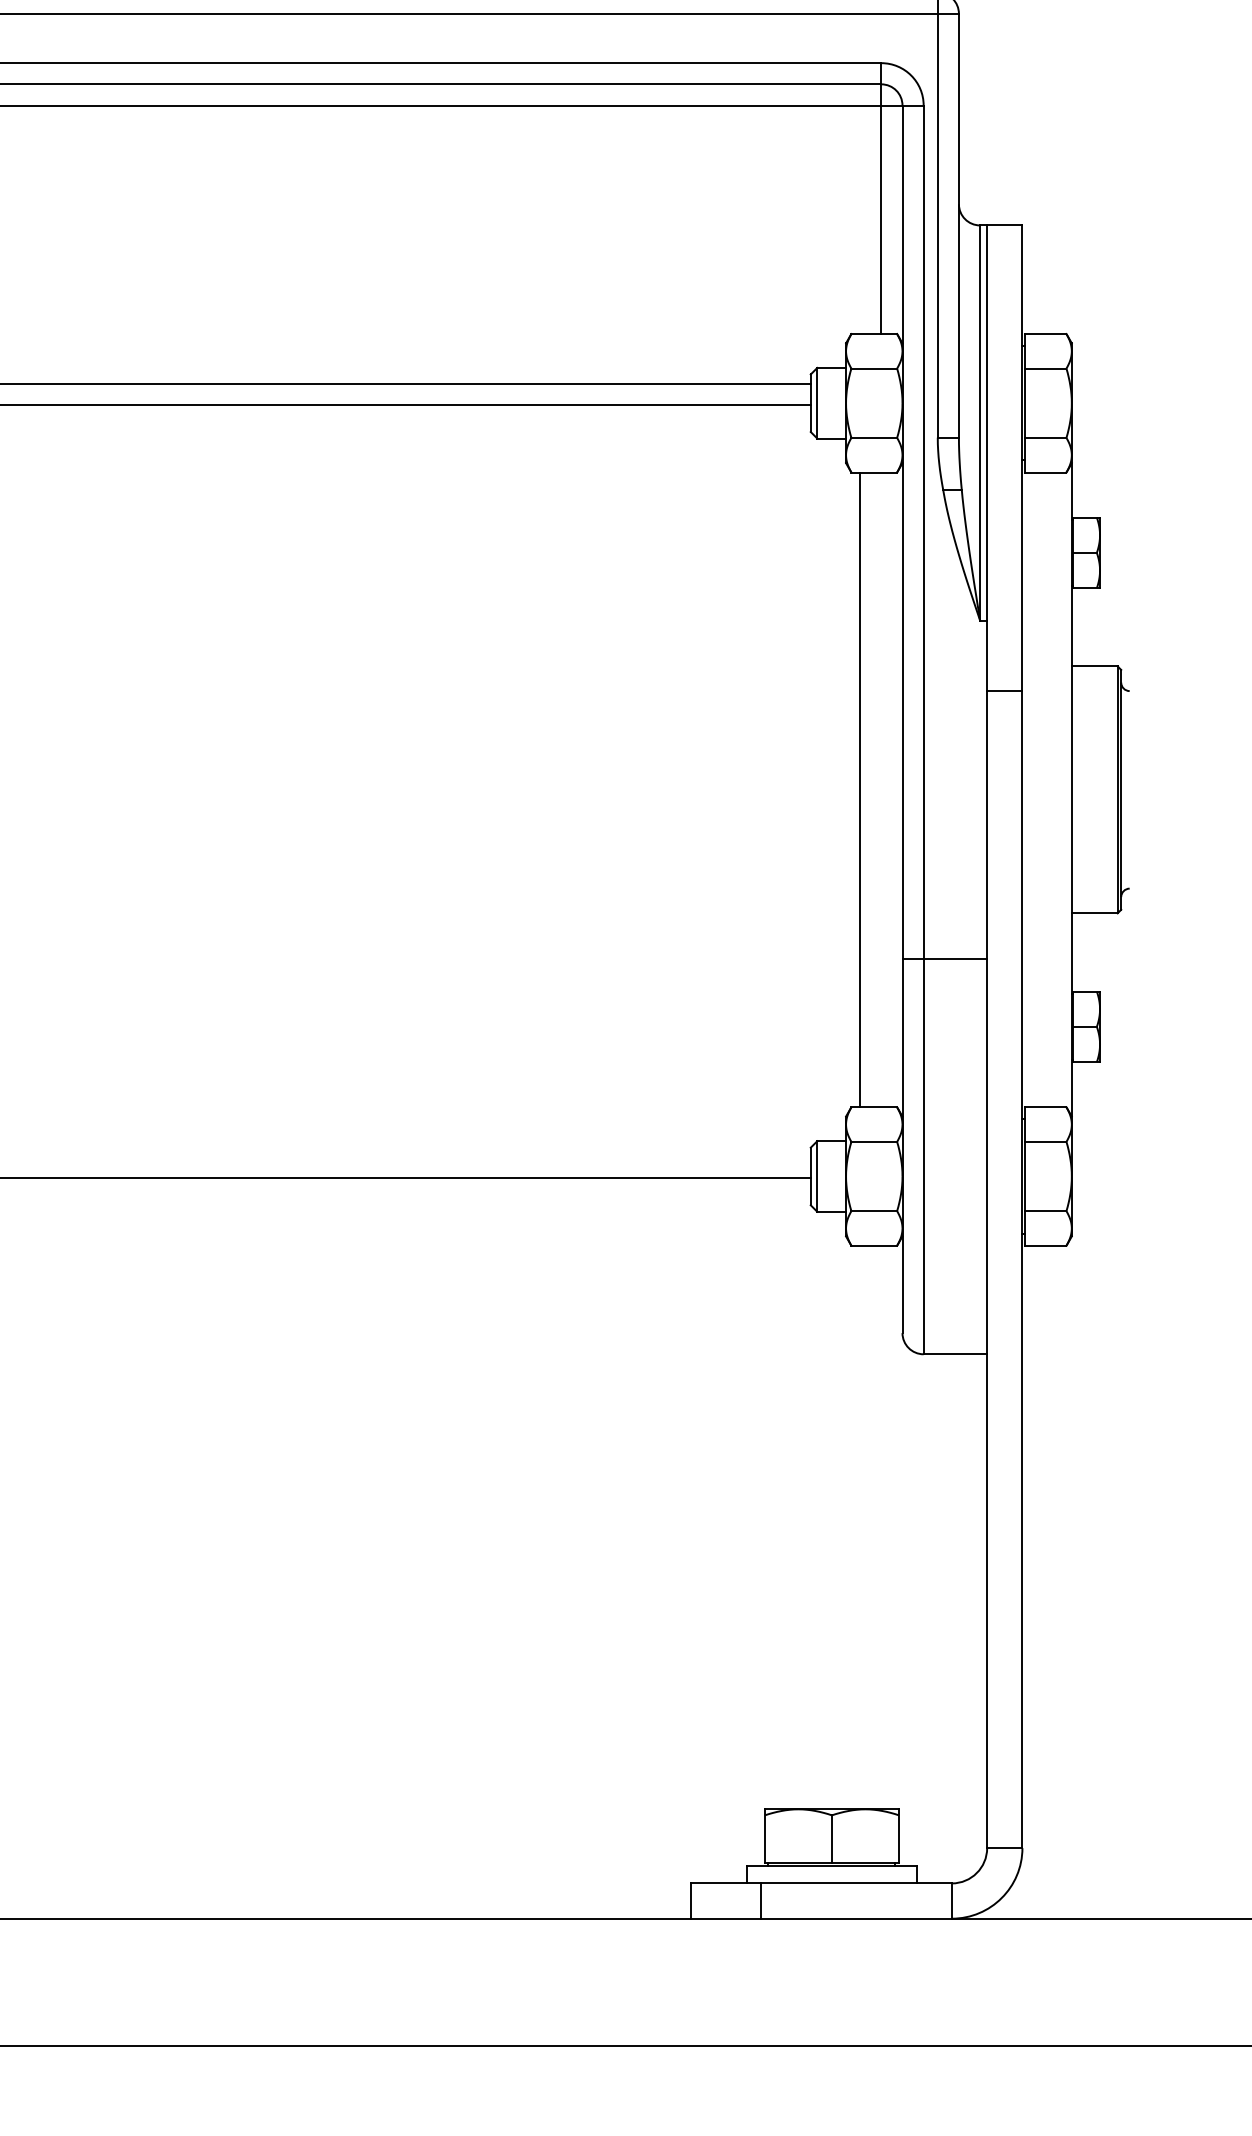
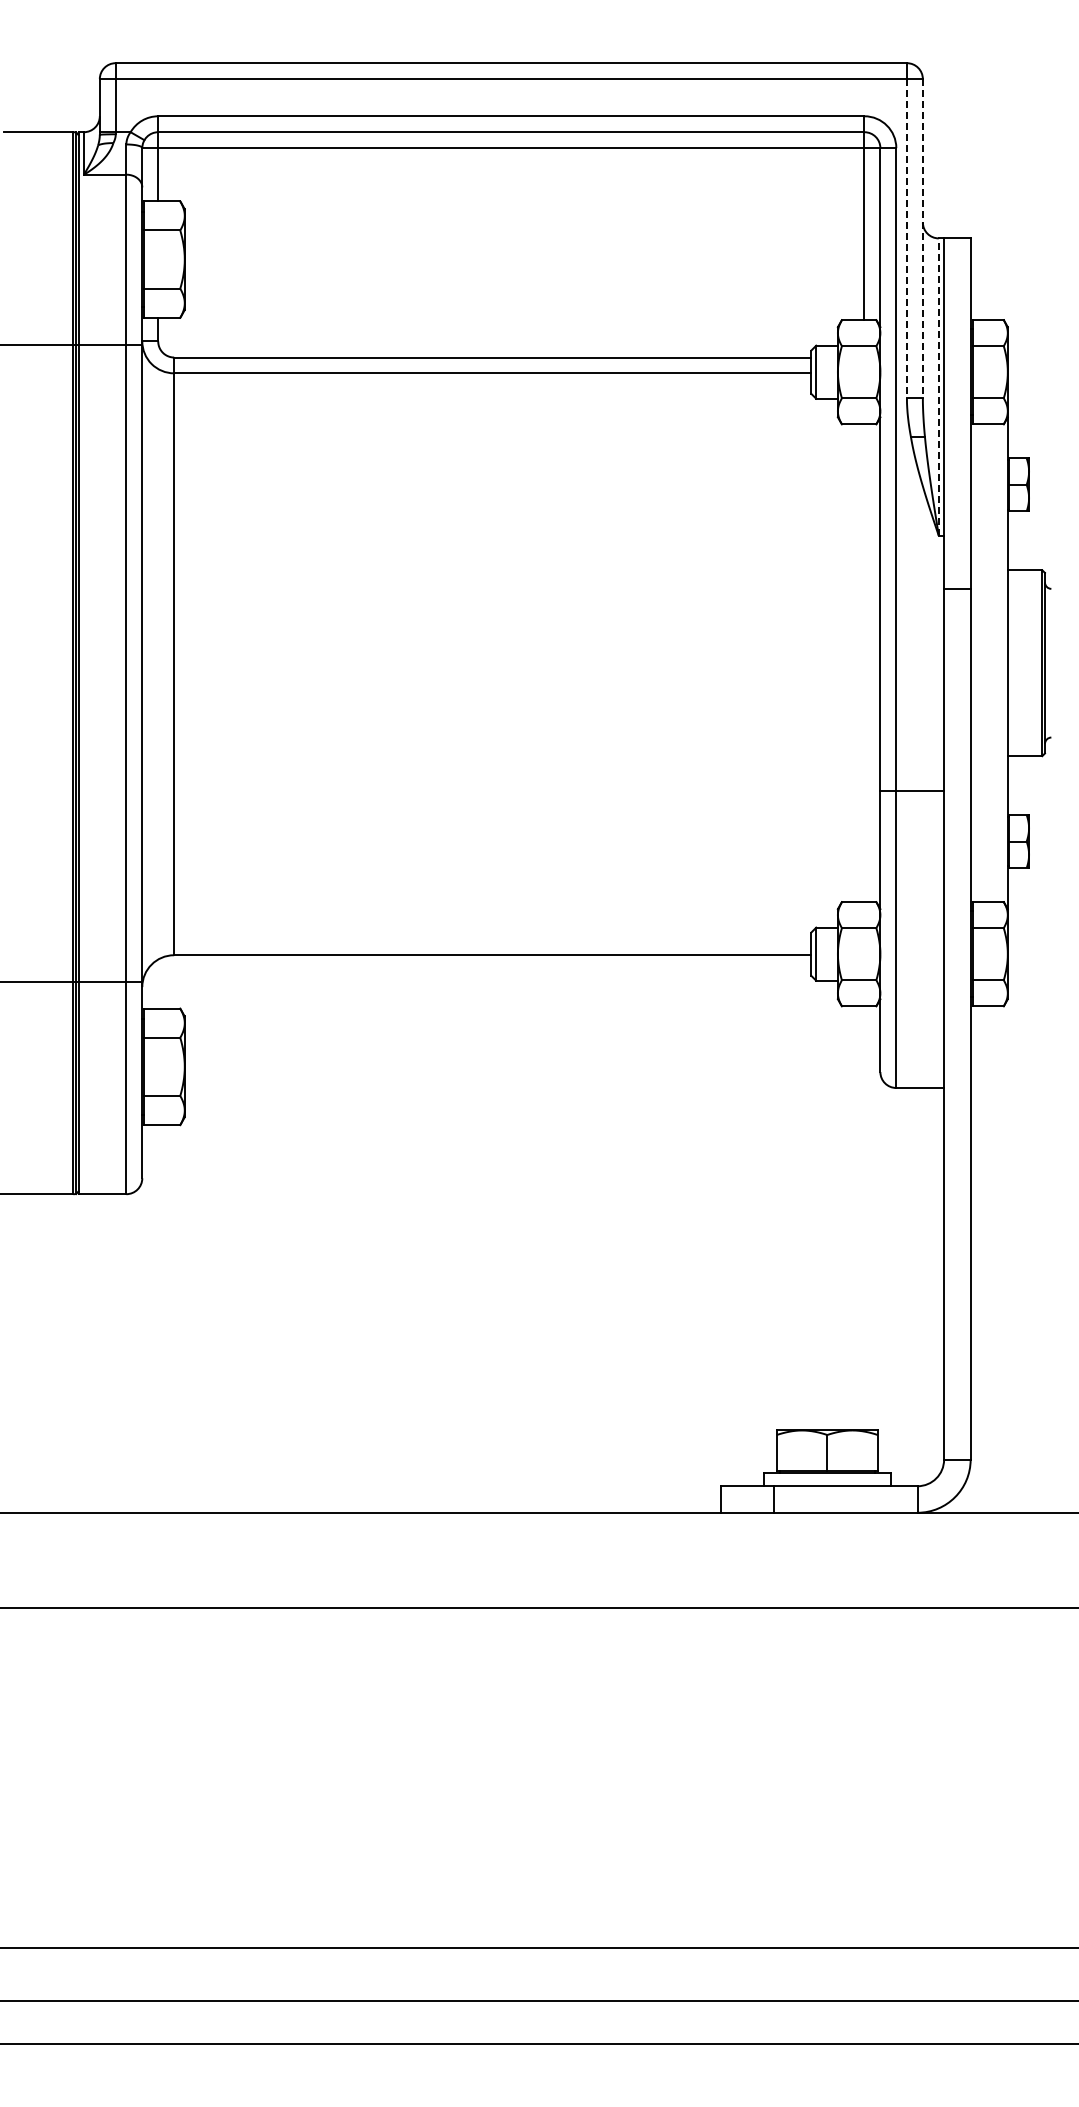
line: (937, 225) -> (906, 238), solid -> dashed
line: (958, 225) -> (922, 238), solid -> dashed
line: (979, 423) -> (938, 387), solid -> dashed
line: (860, 790) -> (848, 663), removed

